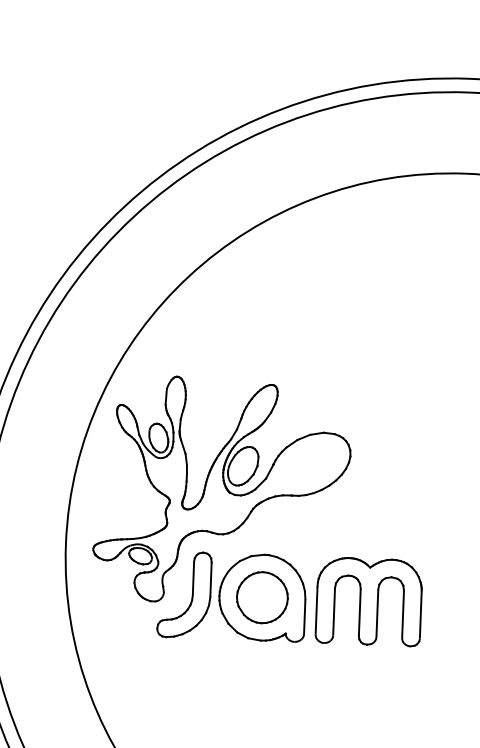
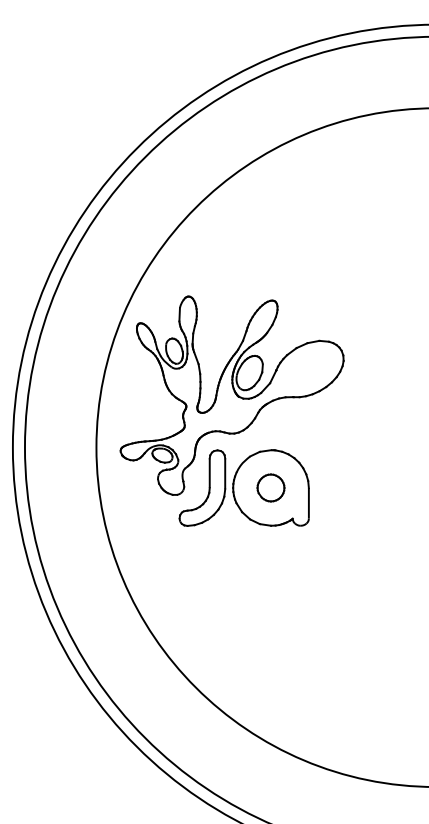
part: (261, 597) -> (270, 487), size x0.6
part: (368, 601) -> (364, 487), removed

